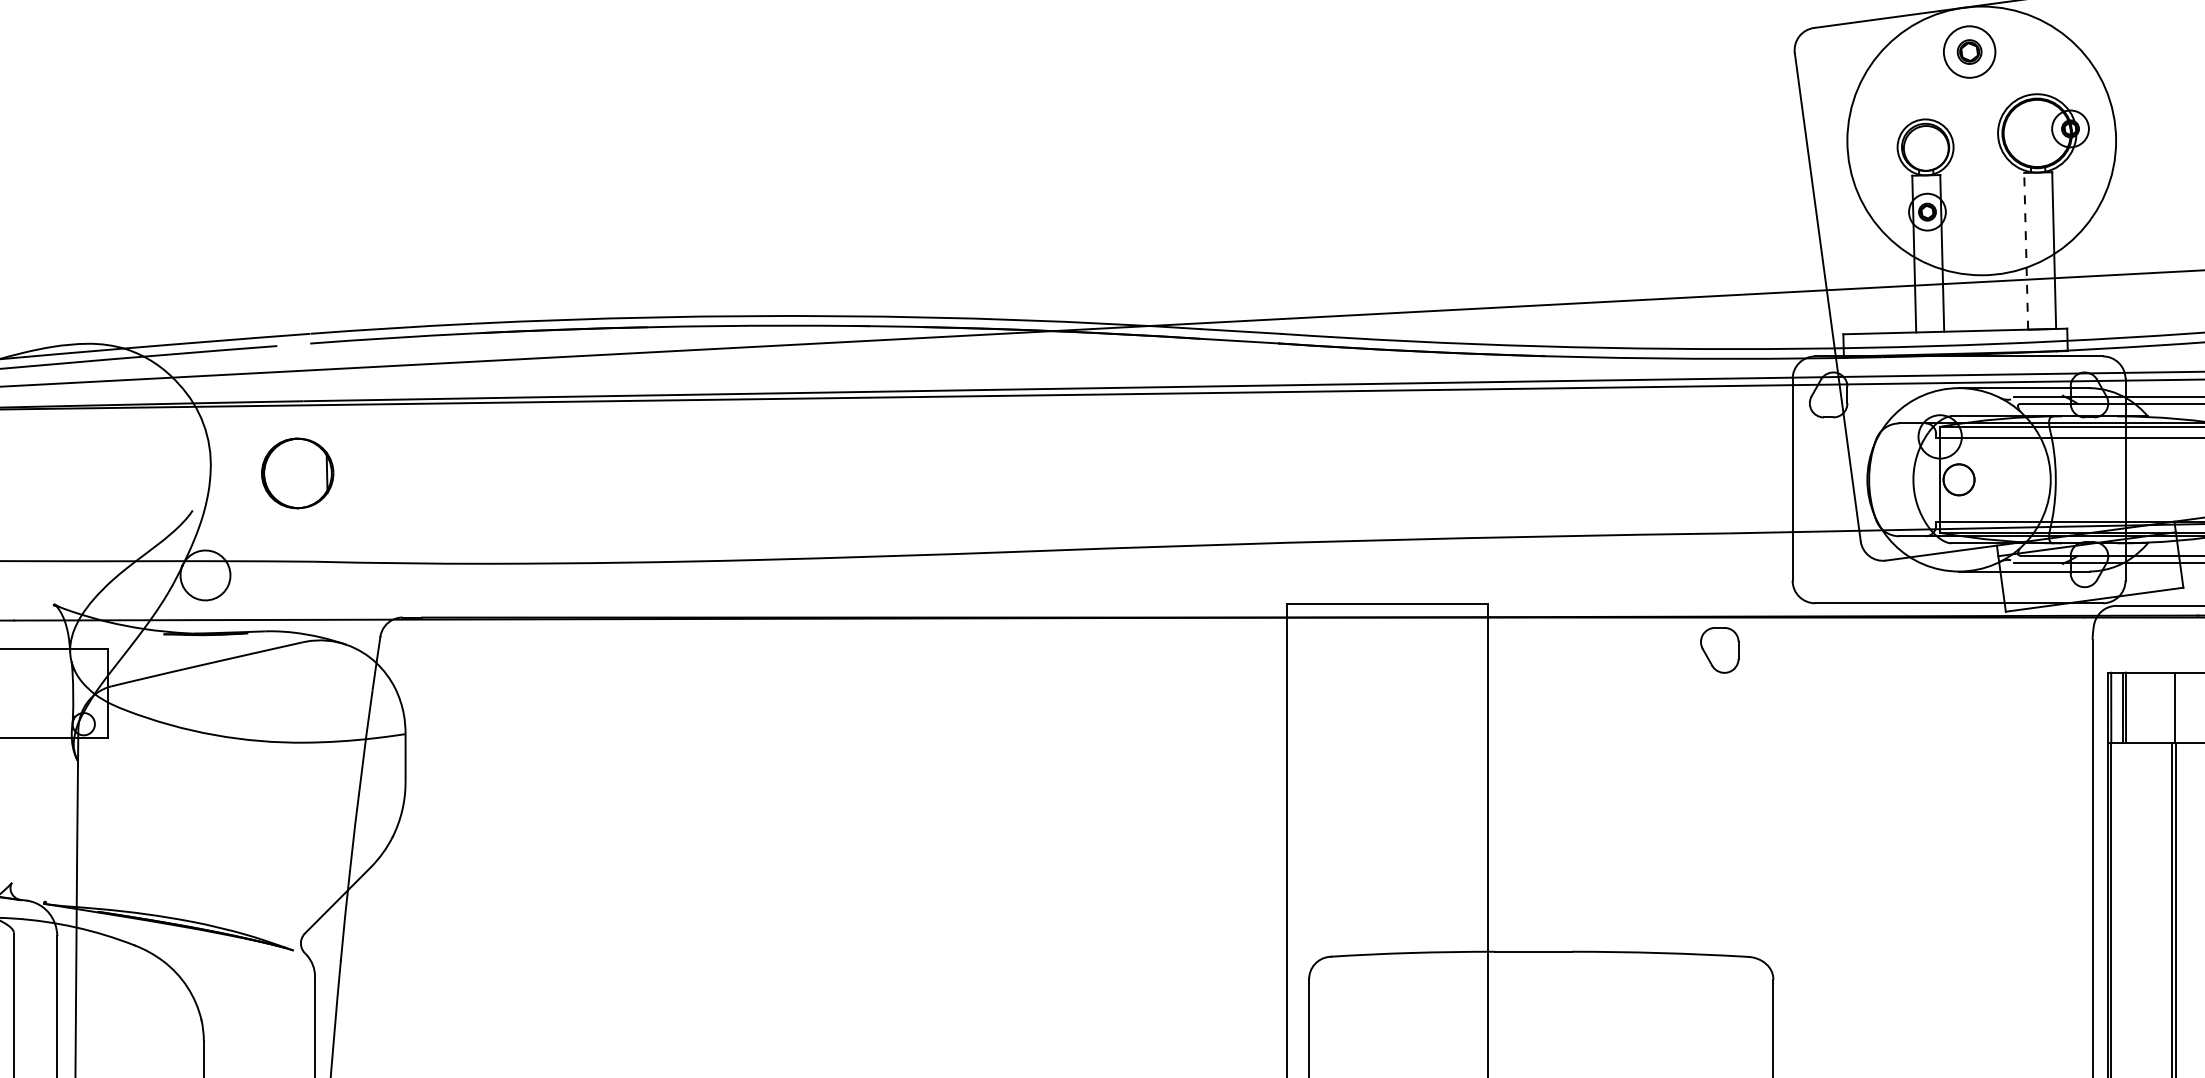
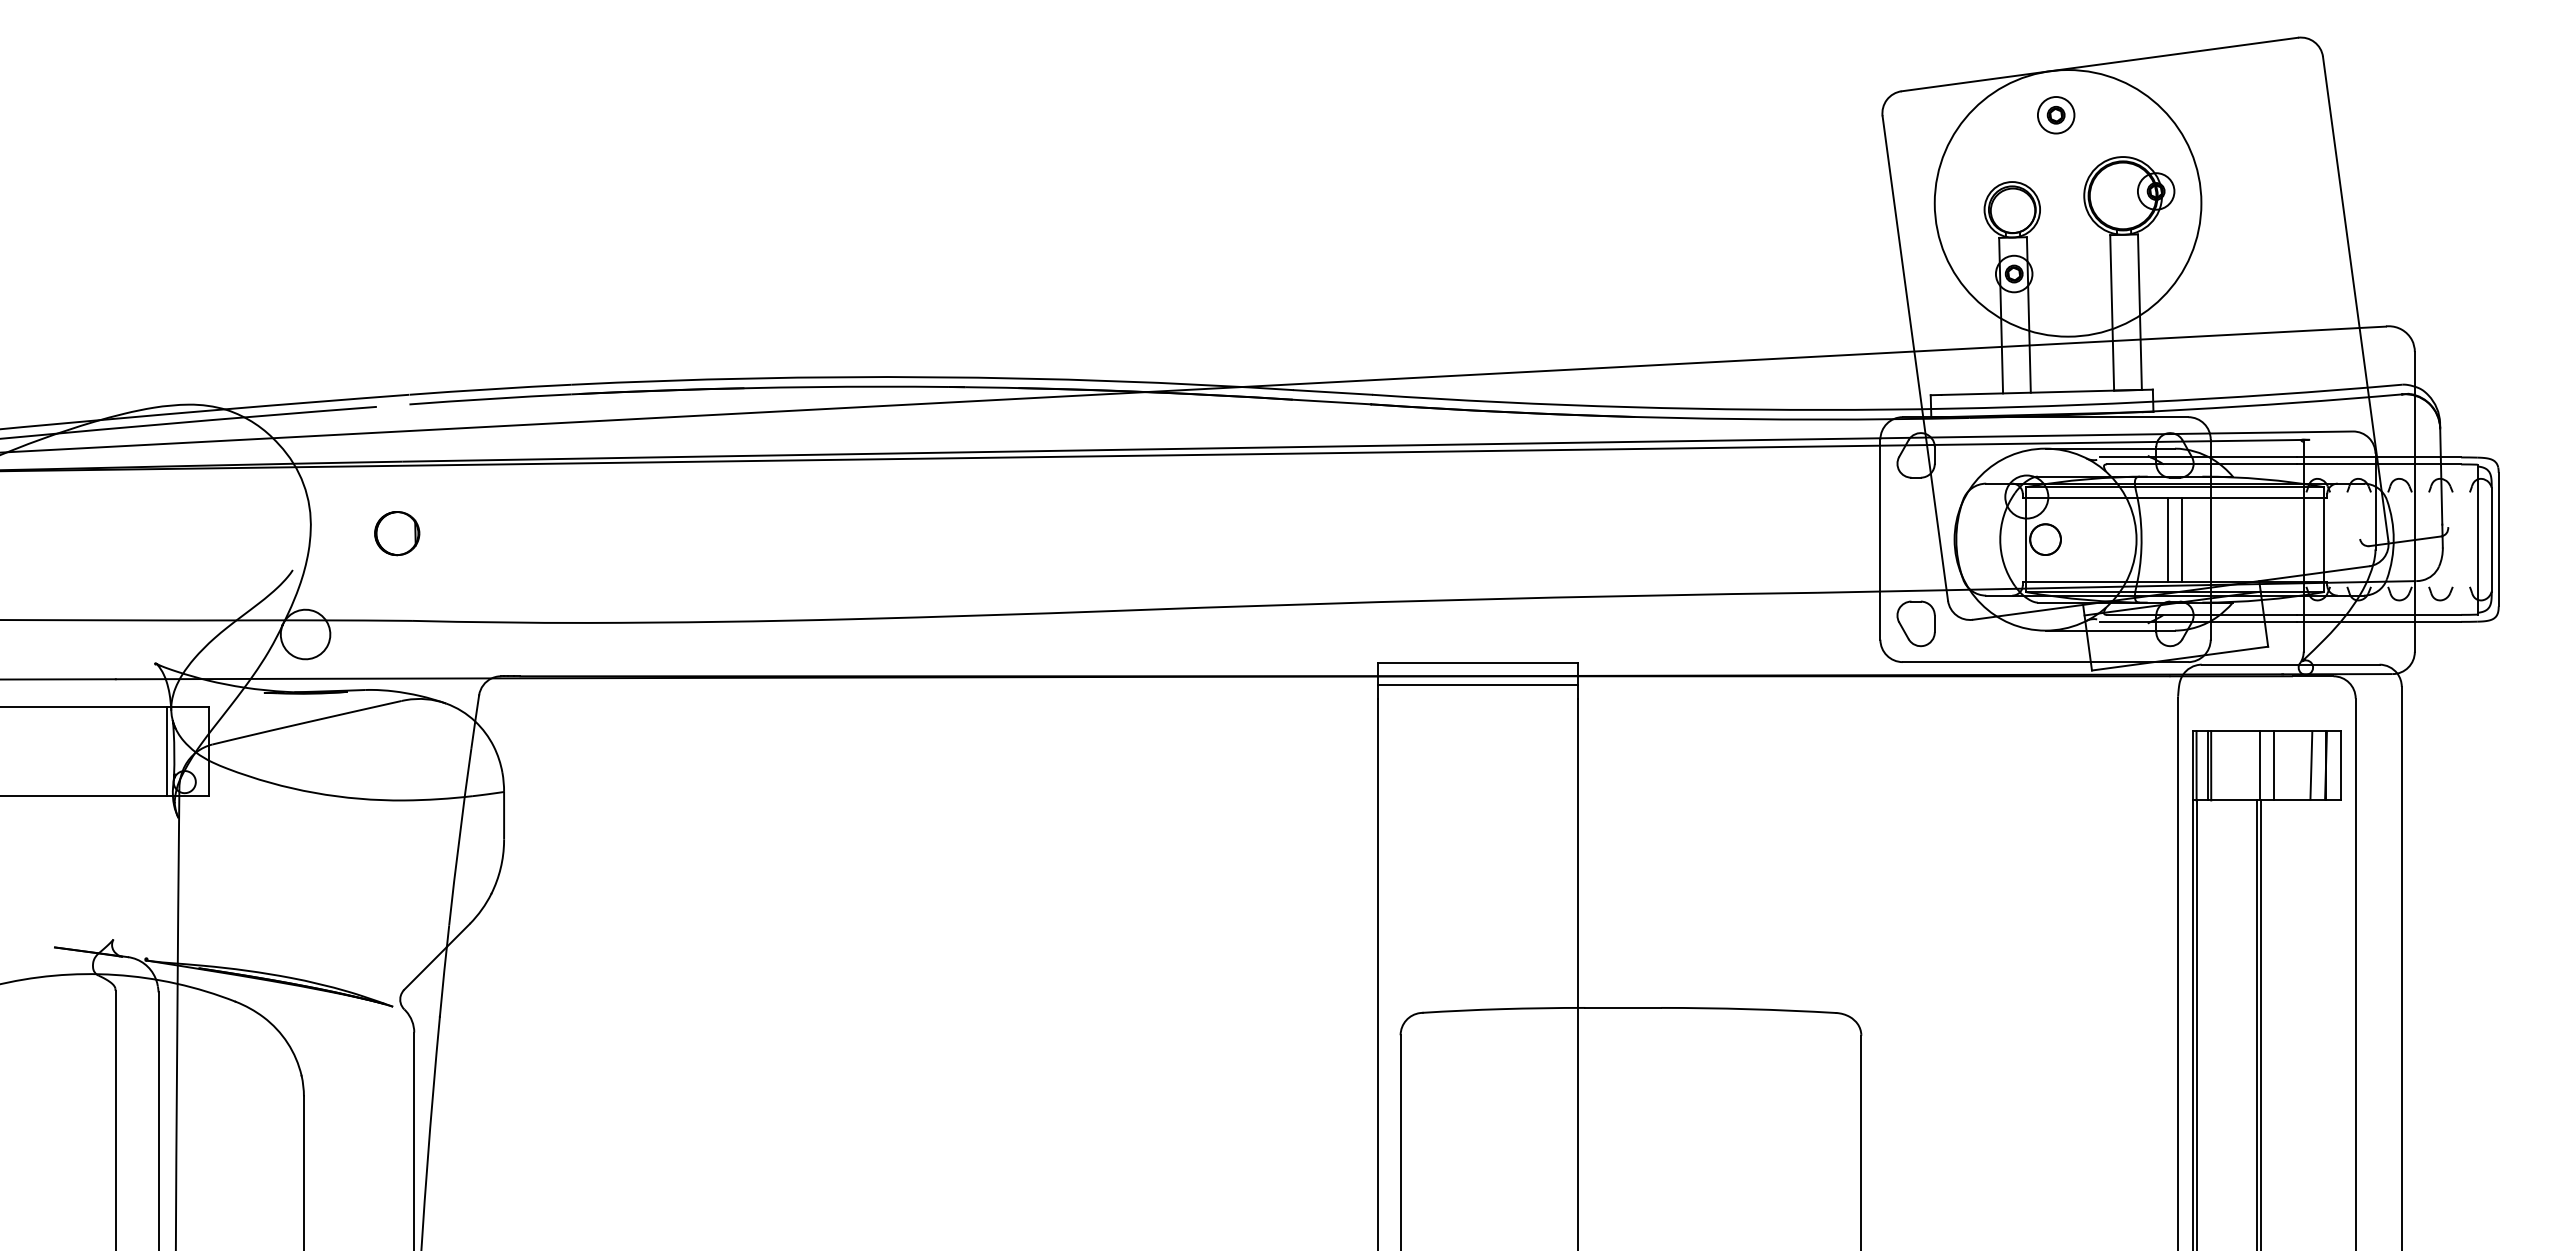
part: (1970, 52) -> (2056, 115), size x0.71
line: (2026, 250) -> (2112, 312), dashed -> solid
part: (298, 473) -> (397, 533), size x0.62
line: (2082, 479) -> (2168, 539), added
line: (2097, 479) -> (2182, 539), added
line: (1387, 626) -> (1478, 685), added
part: (1719, 650) -> (1915, 623), moved
line: (65, 693) -> (166, 751), added
line: (2189, 707) -> (2274, 765), added

